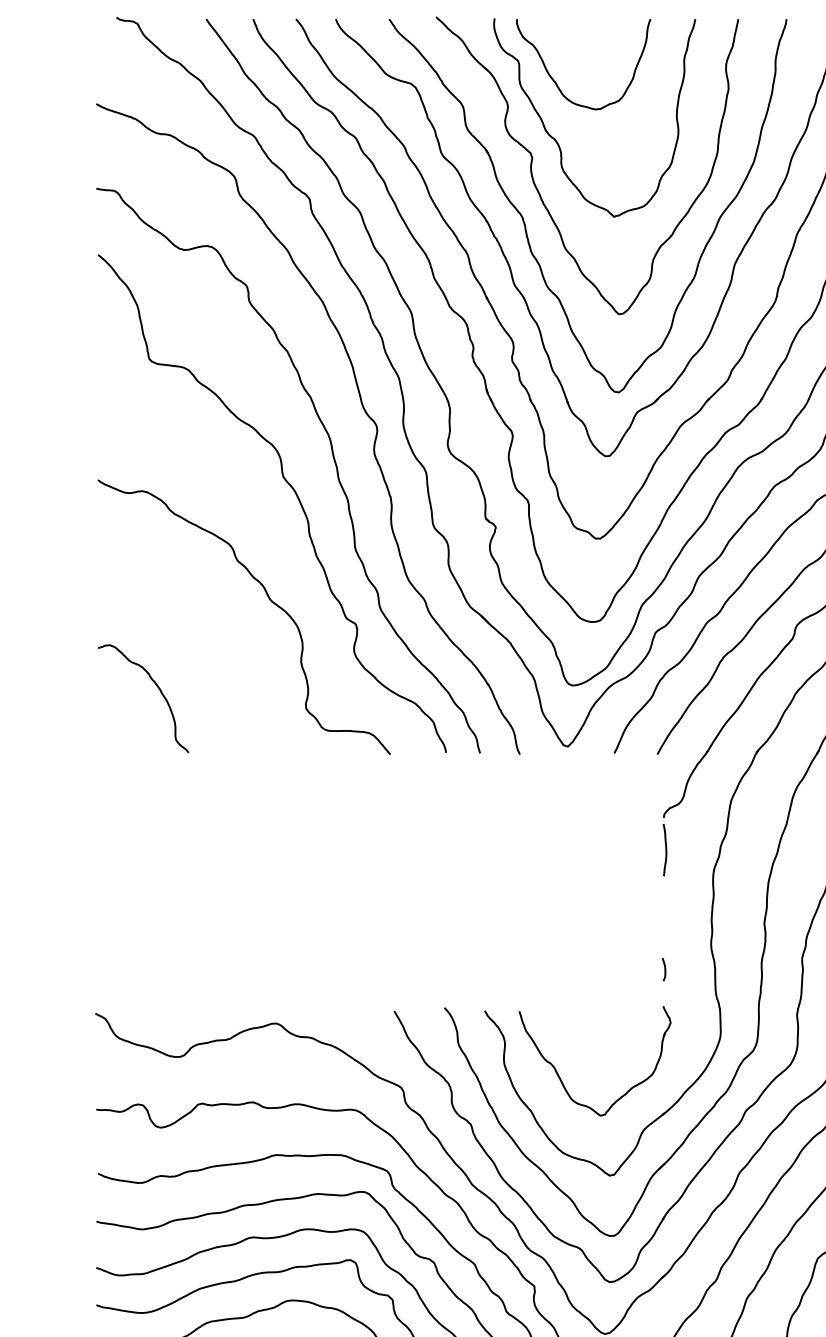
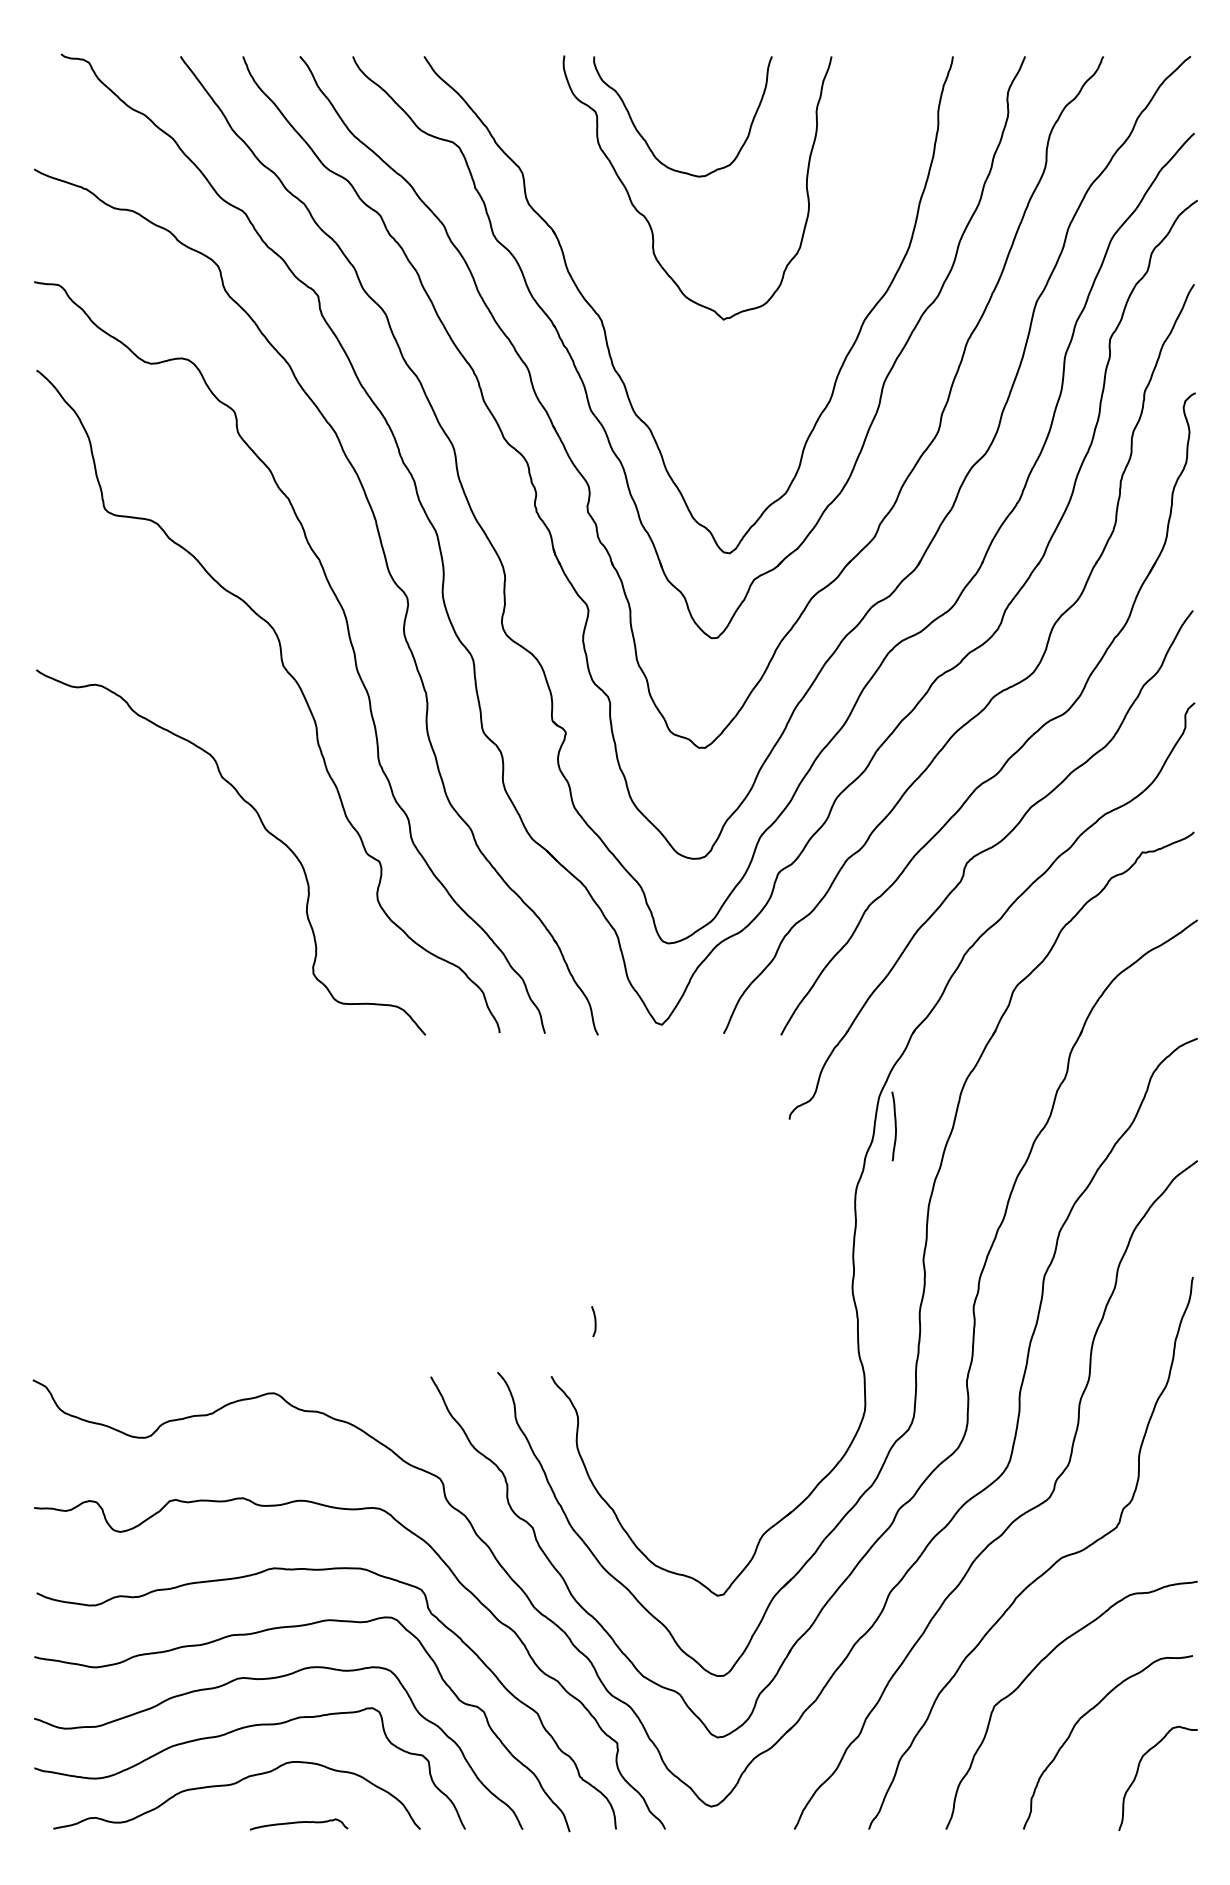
part: (533, 159) -> (615, 243), removed
curve: (158, 688) -> (116, 947), removed
curve: (665, 850) -> (894, 1126), moved
curve: (664, 969) -> (594, 1321), moved
part: (560, 1078) -> (652, 1466), removed

